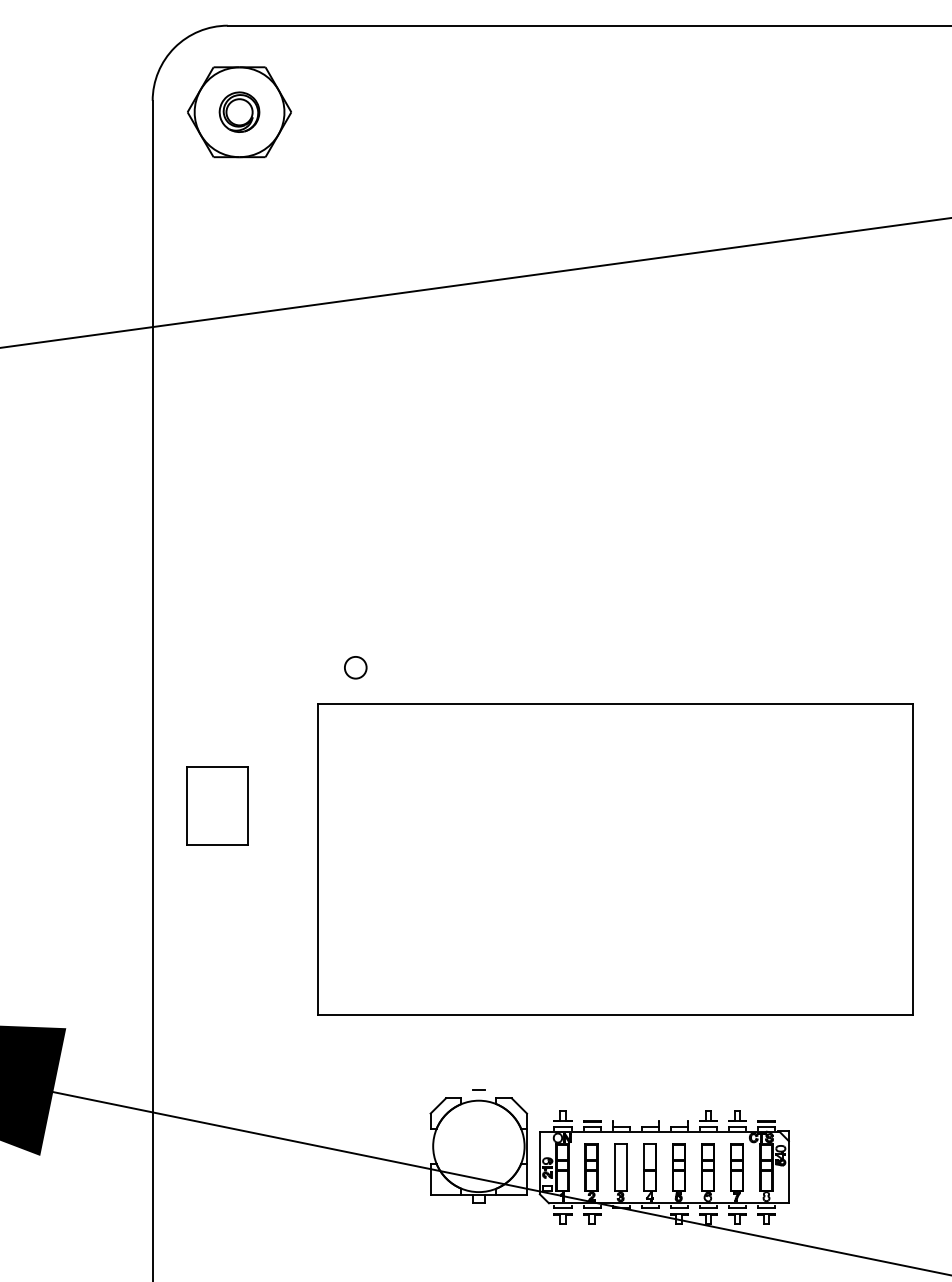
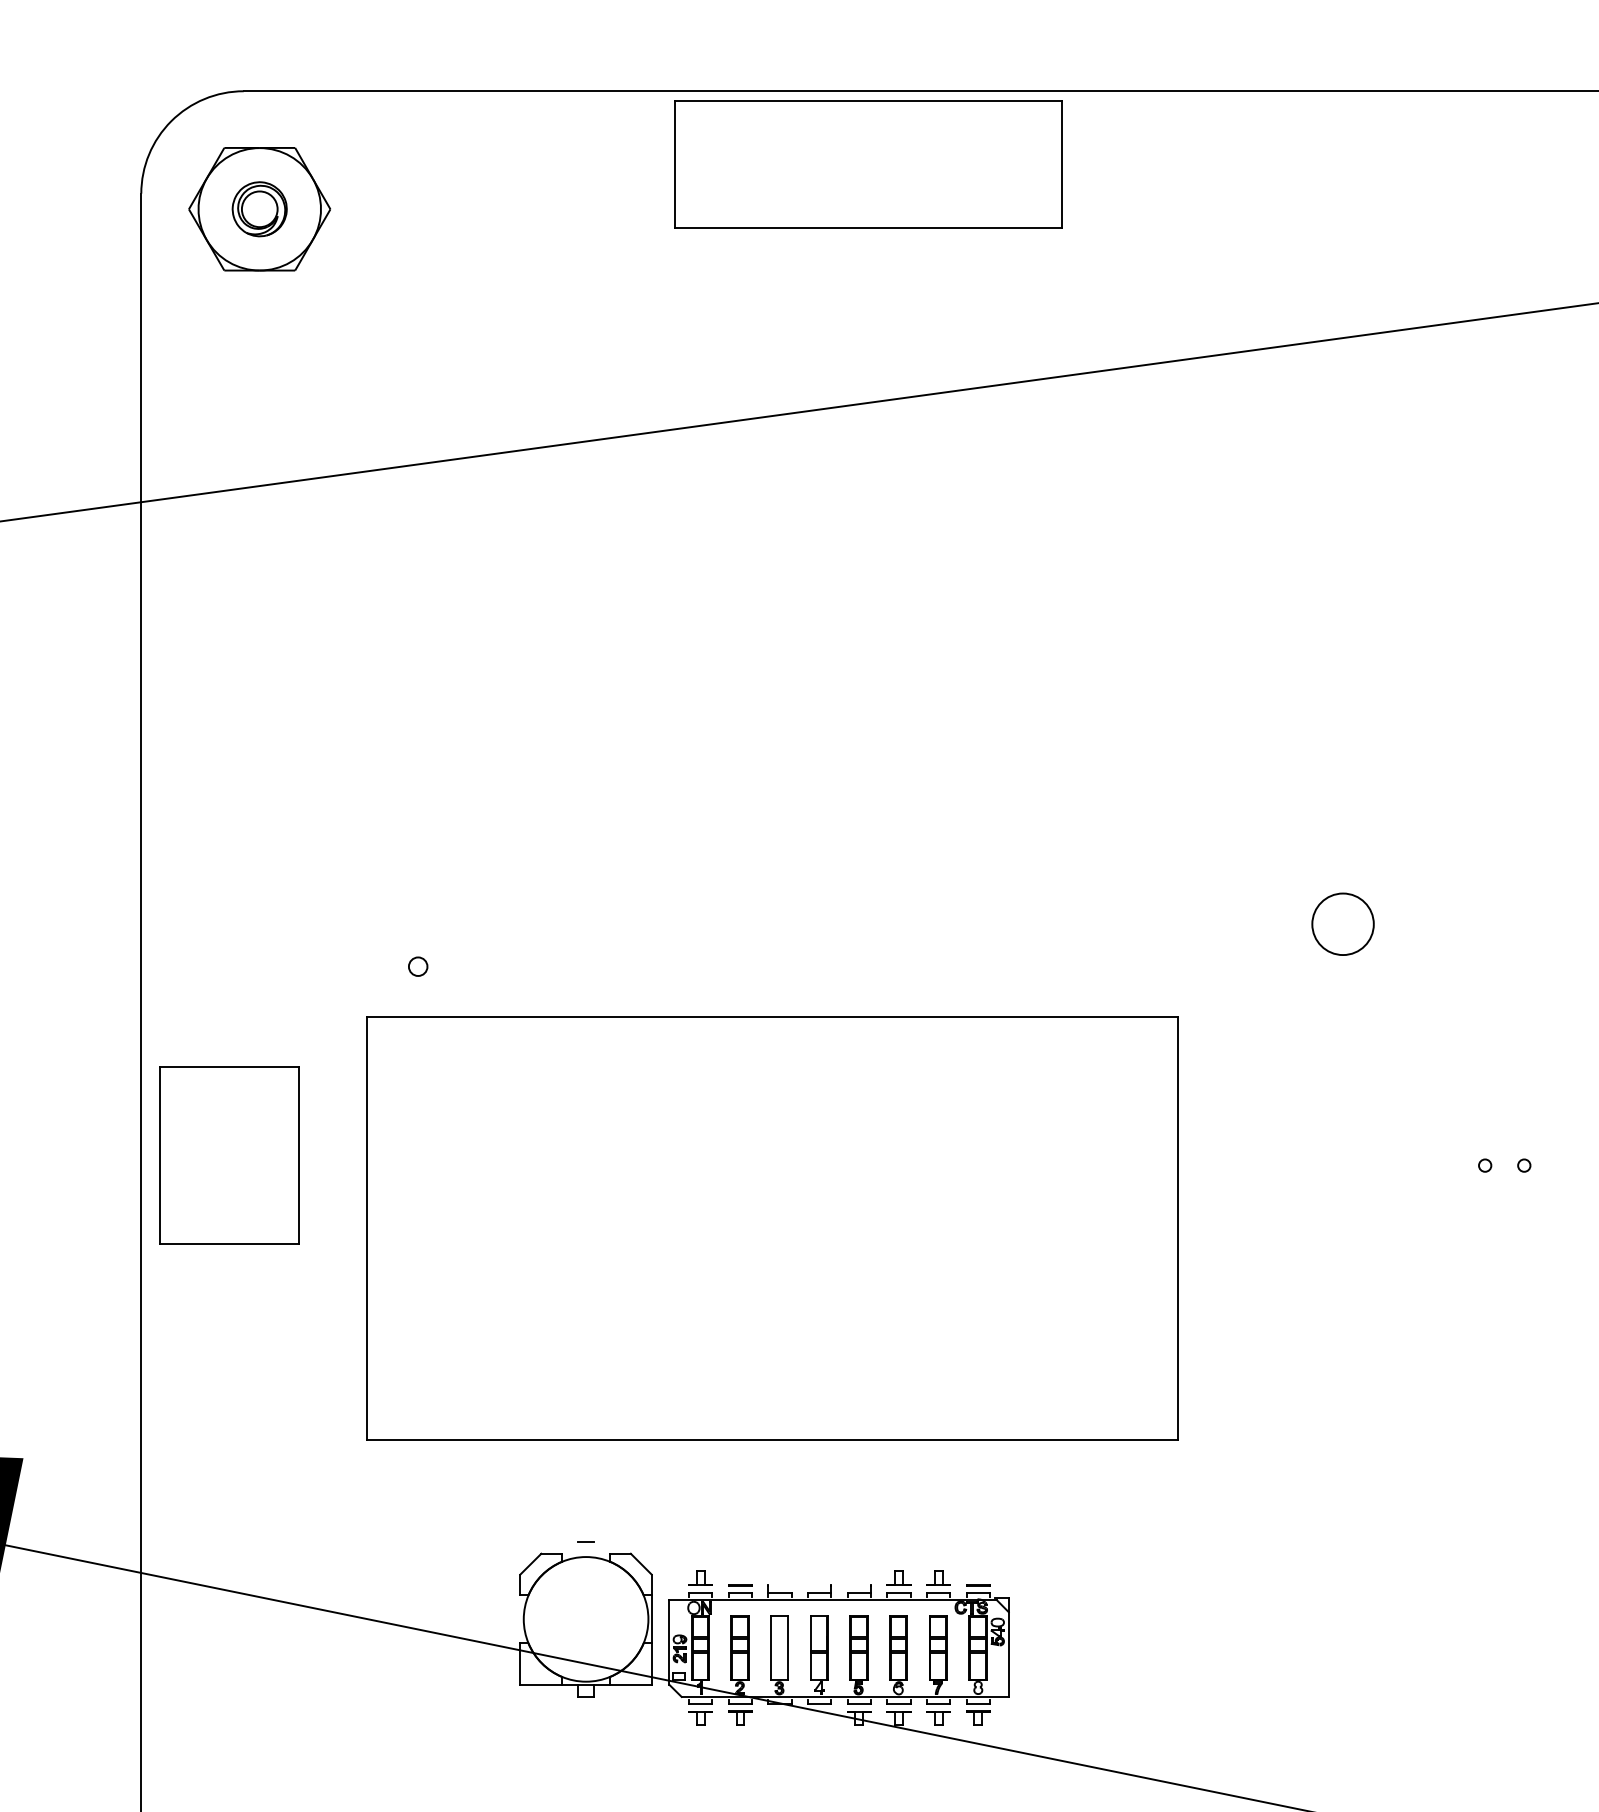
part: (686, 79) -> (868, 164), added
circle: (355, 667) -> (417, 966), size x0.62
part: (217, 806) -> (229, 1155), size x1.67

